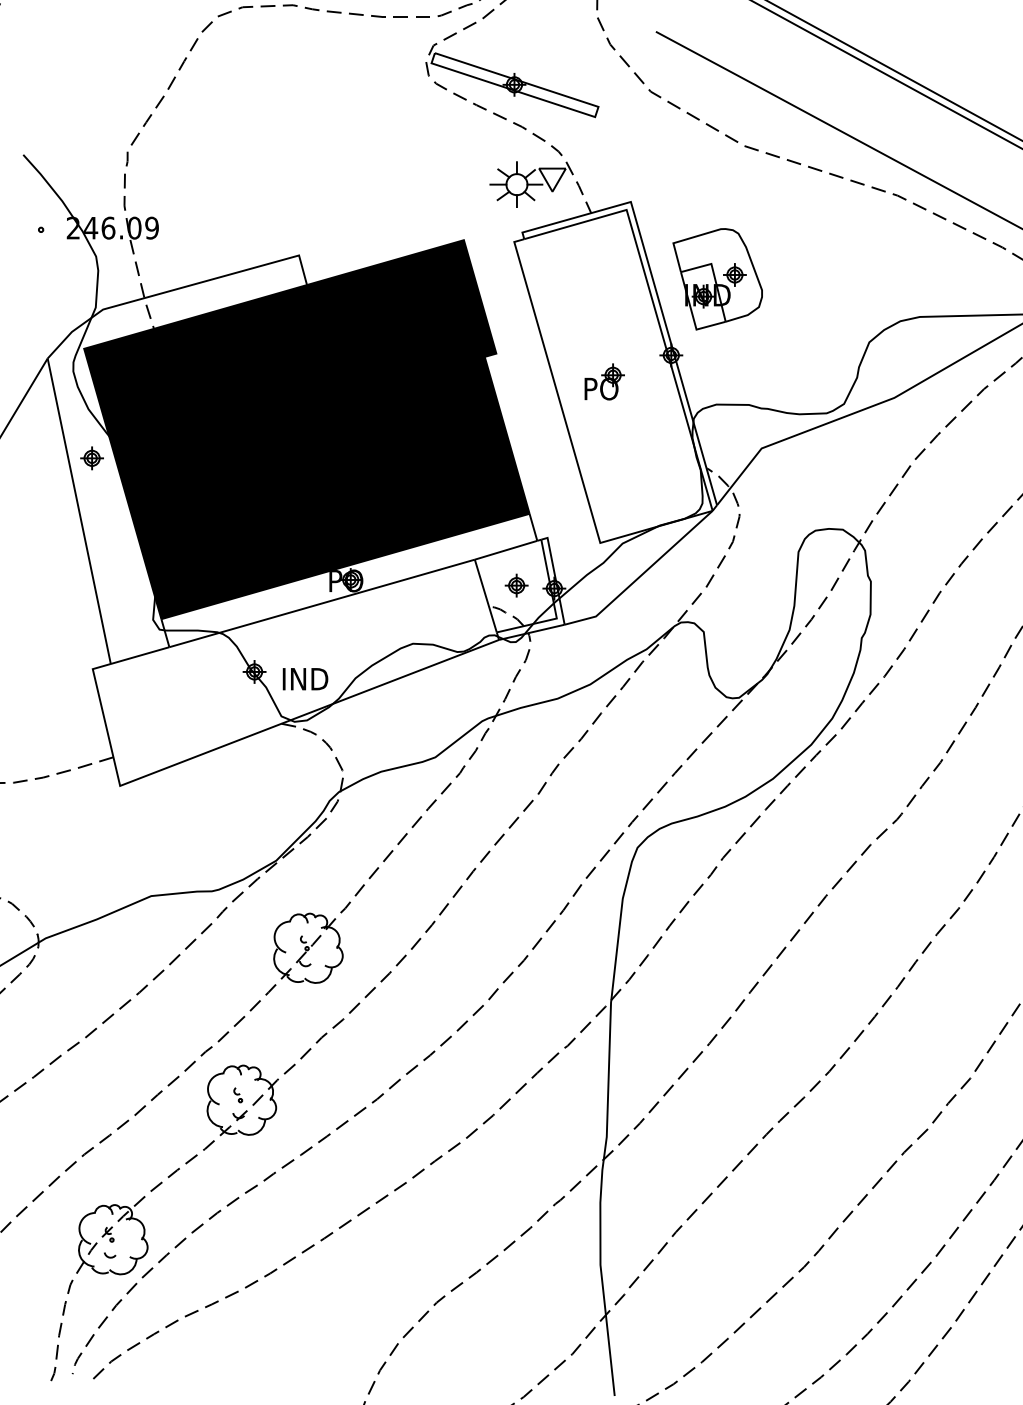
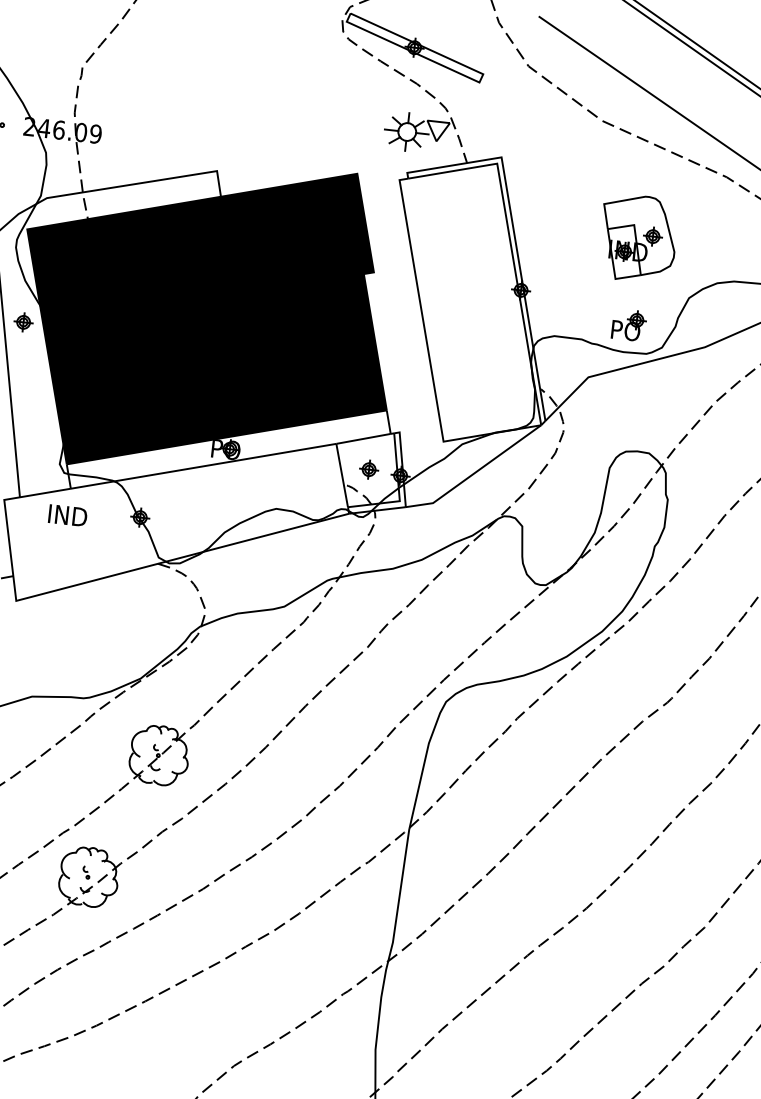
part: (717, 279) -> (637, 238), moved
part: (604, 381) -> (629, 324), moved
text: (305, 679) -> (67, 515), moved

